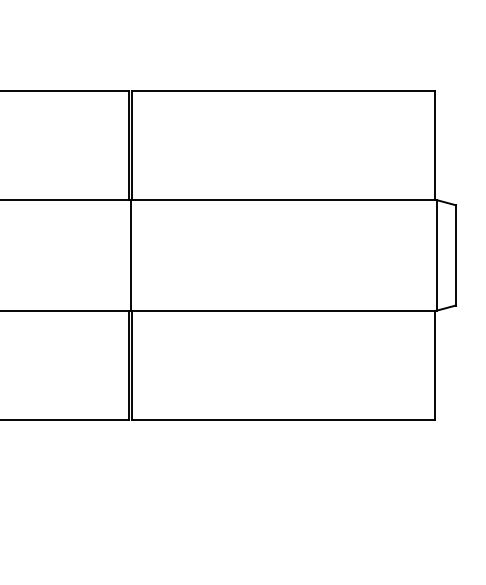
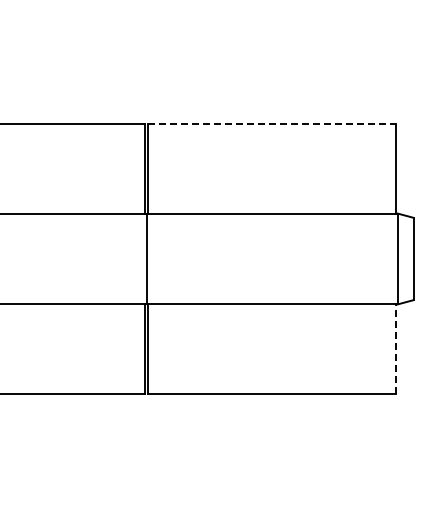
line: (283, 90) -> (272, 123), solid -> dashed
line: (435, 365) -> (396, 349), solid -> dashed

